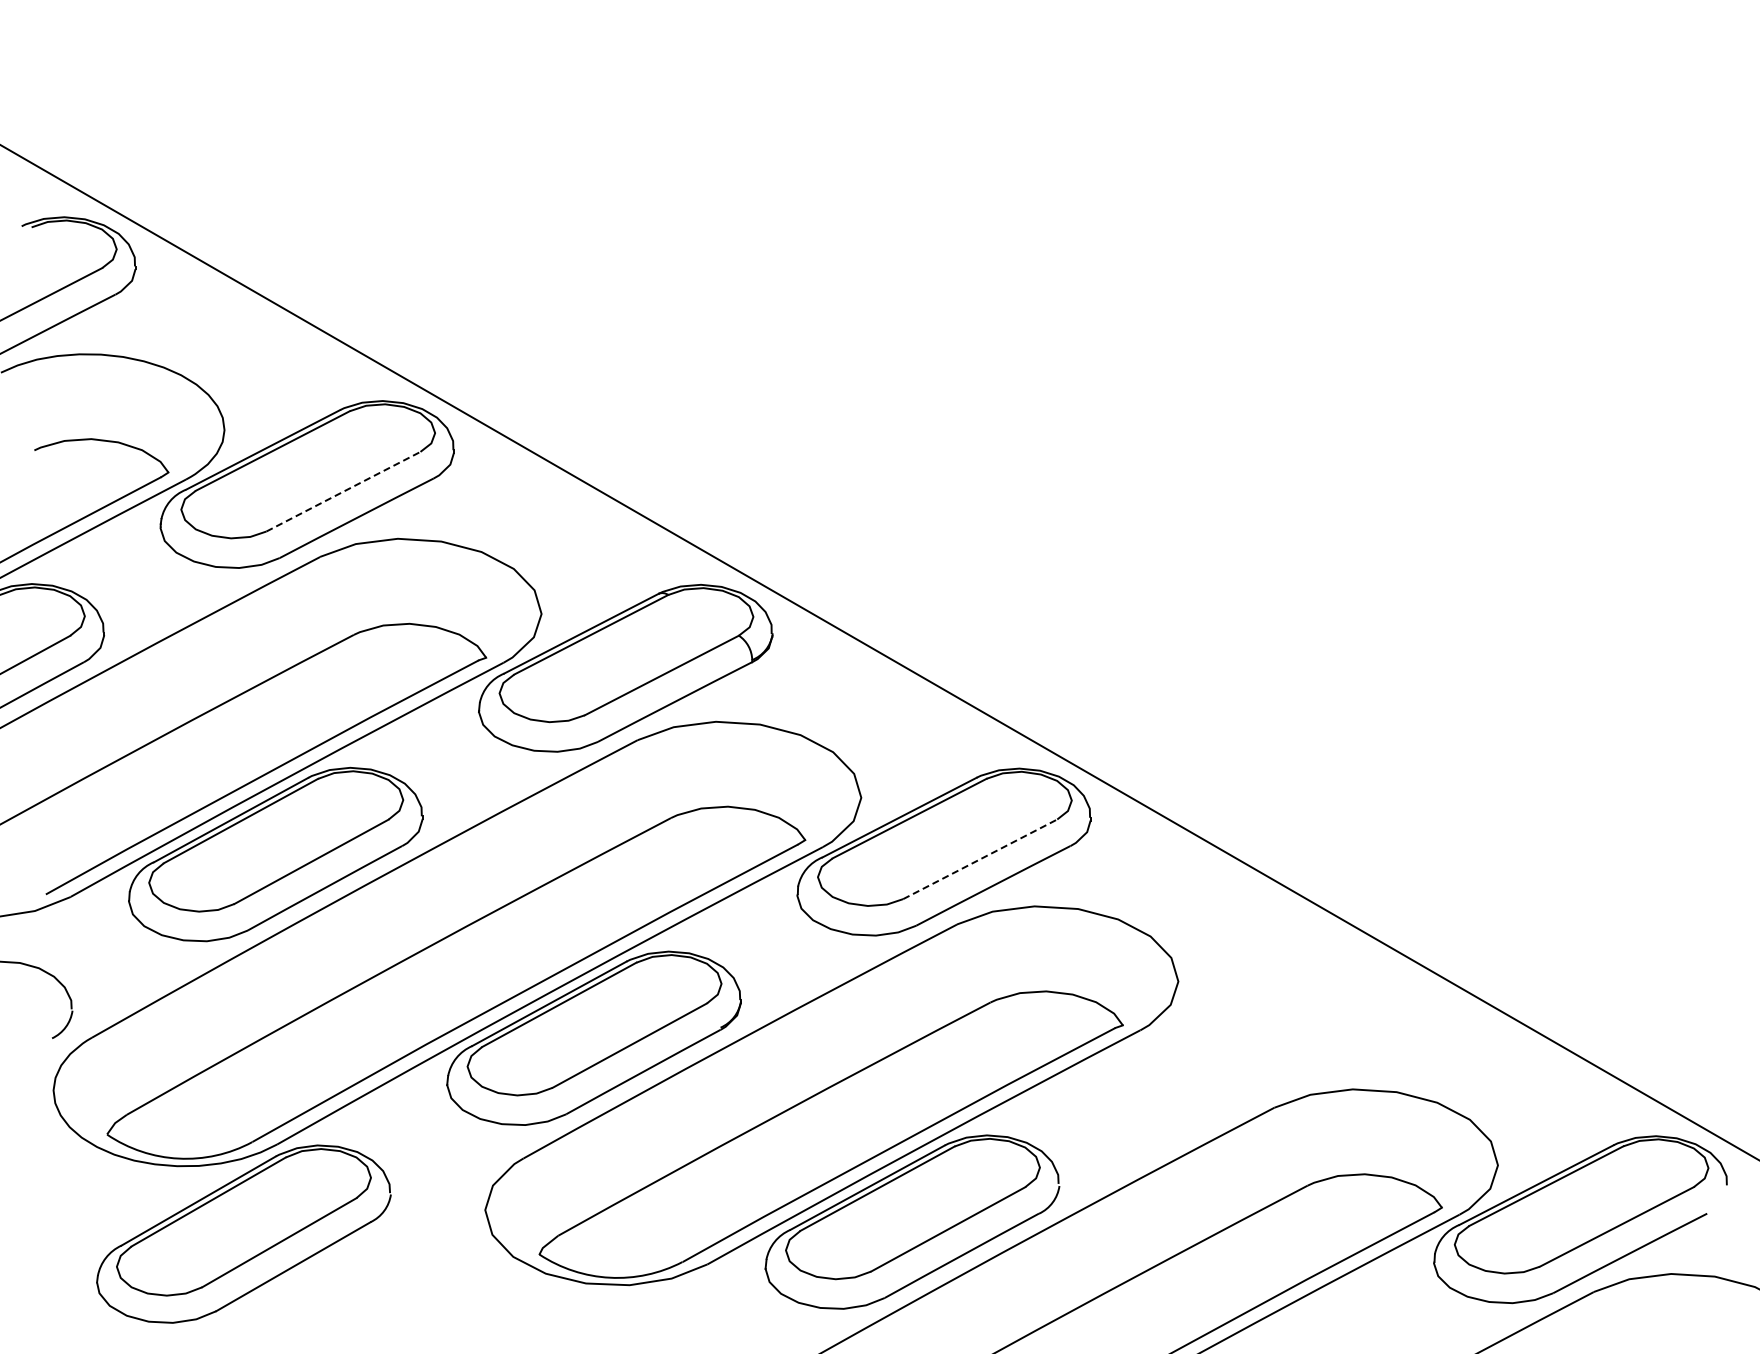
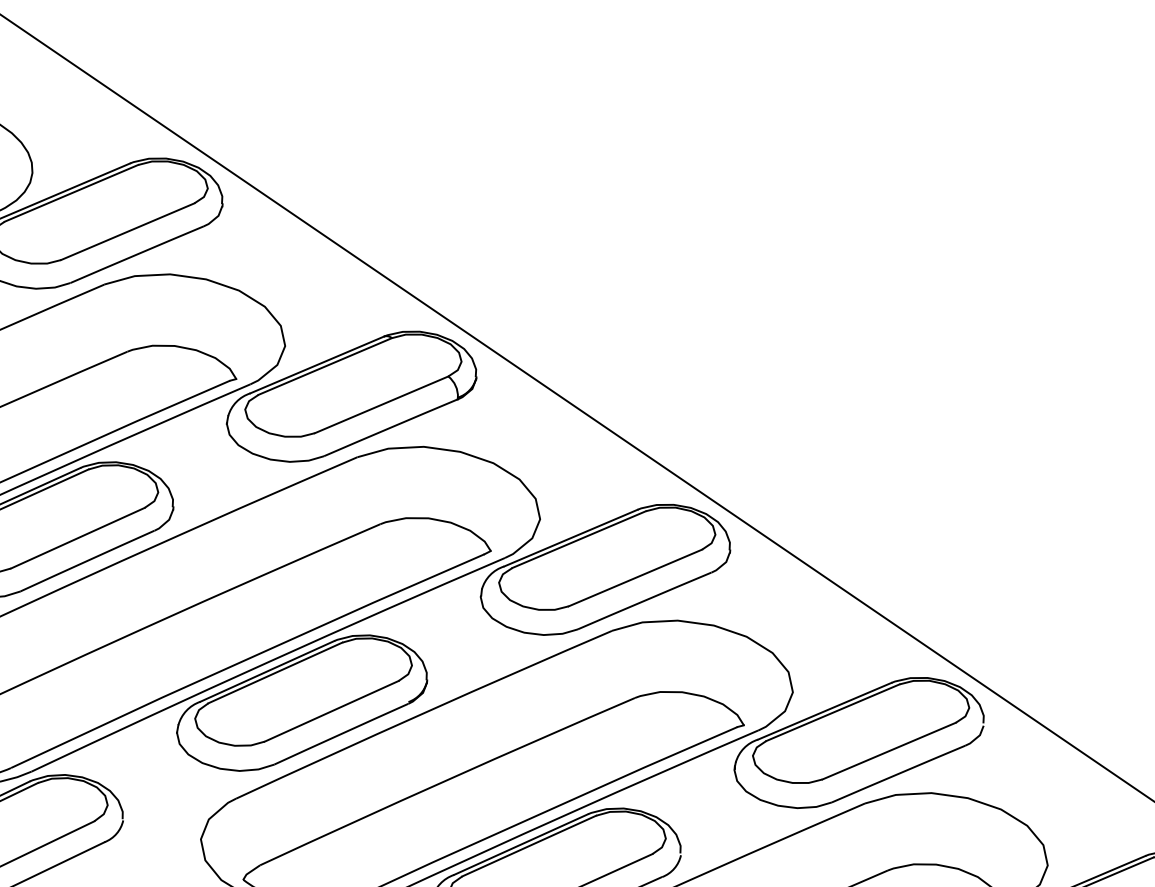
line: (343, 491) -> (127, 231), dashed -> solid
line: (980, 859) -> (635, 578), dashed -> solid
part: (1261, 1035) -> (858, 742), added

